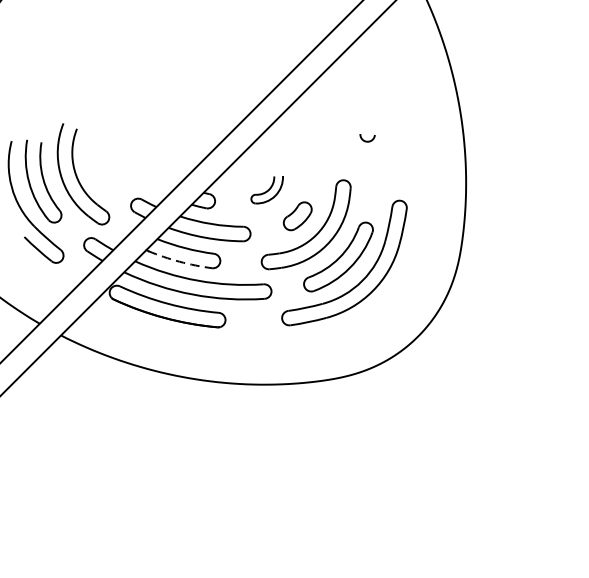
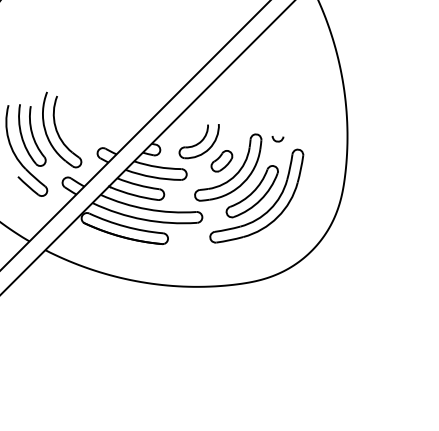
arc: (366, 140) -> (277, 140), moved
part: (266, 189) -> (198, 141), size x1.67
arc: (179, 262) -> (133, 195), dashed -> solid

